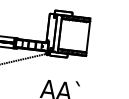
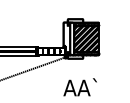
hatch: (73, 34) -> (86, 38), added

